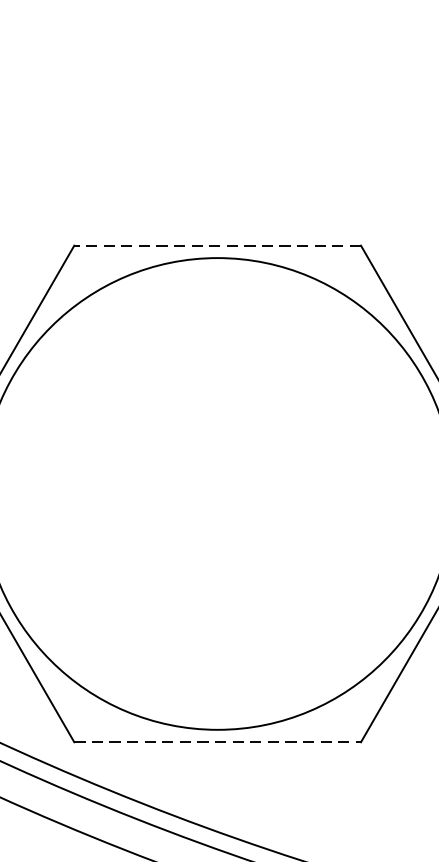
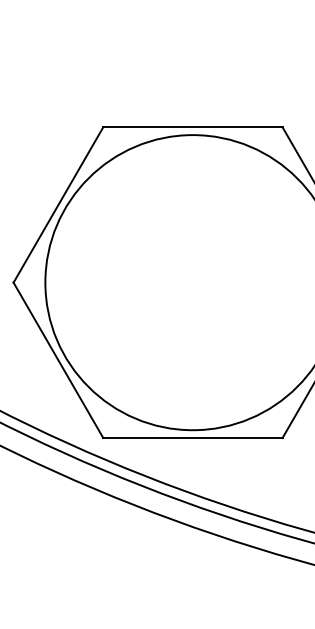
line: (216, 245) -> (192, 127), dashed -> solid
line: (216, 741) -> (192, 437), dashed -> solid

